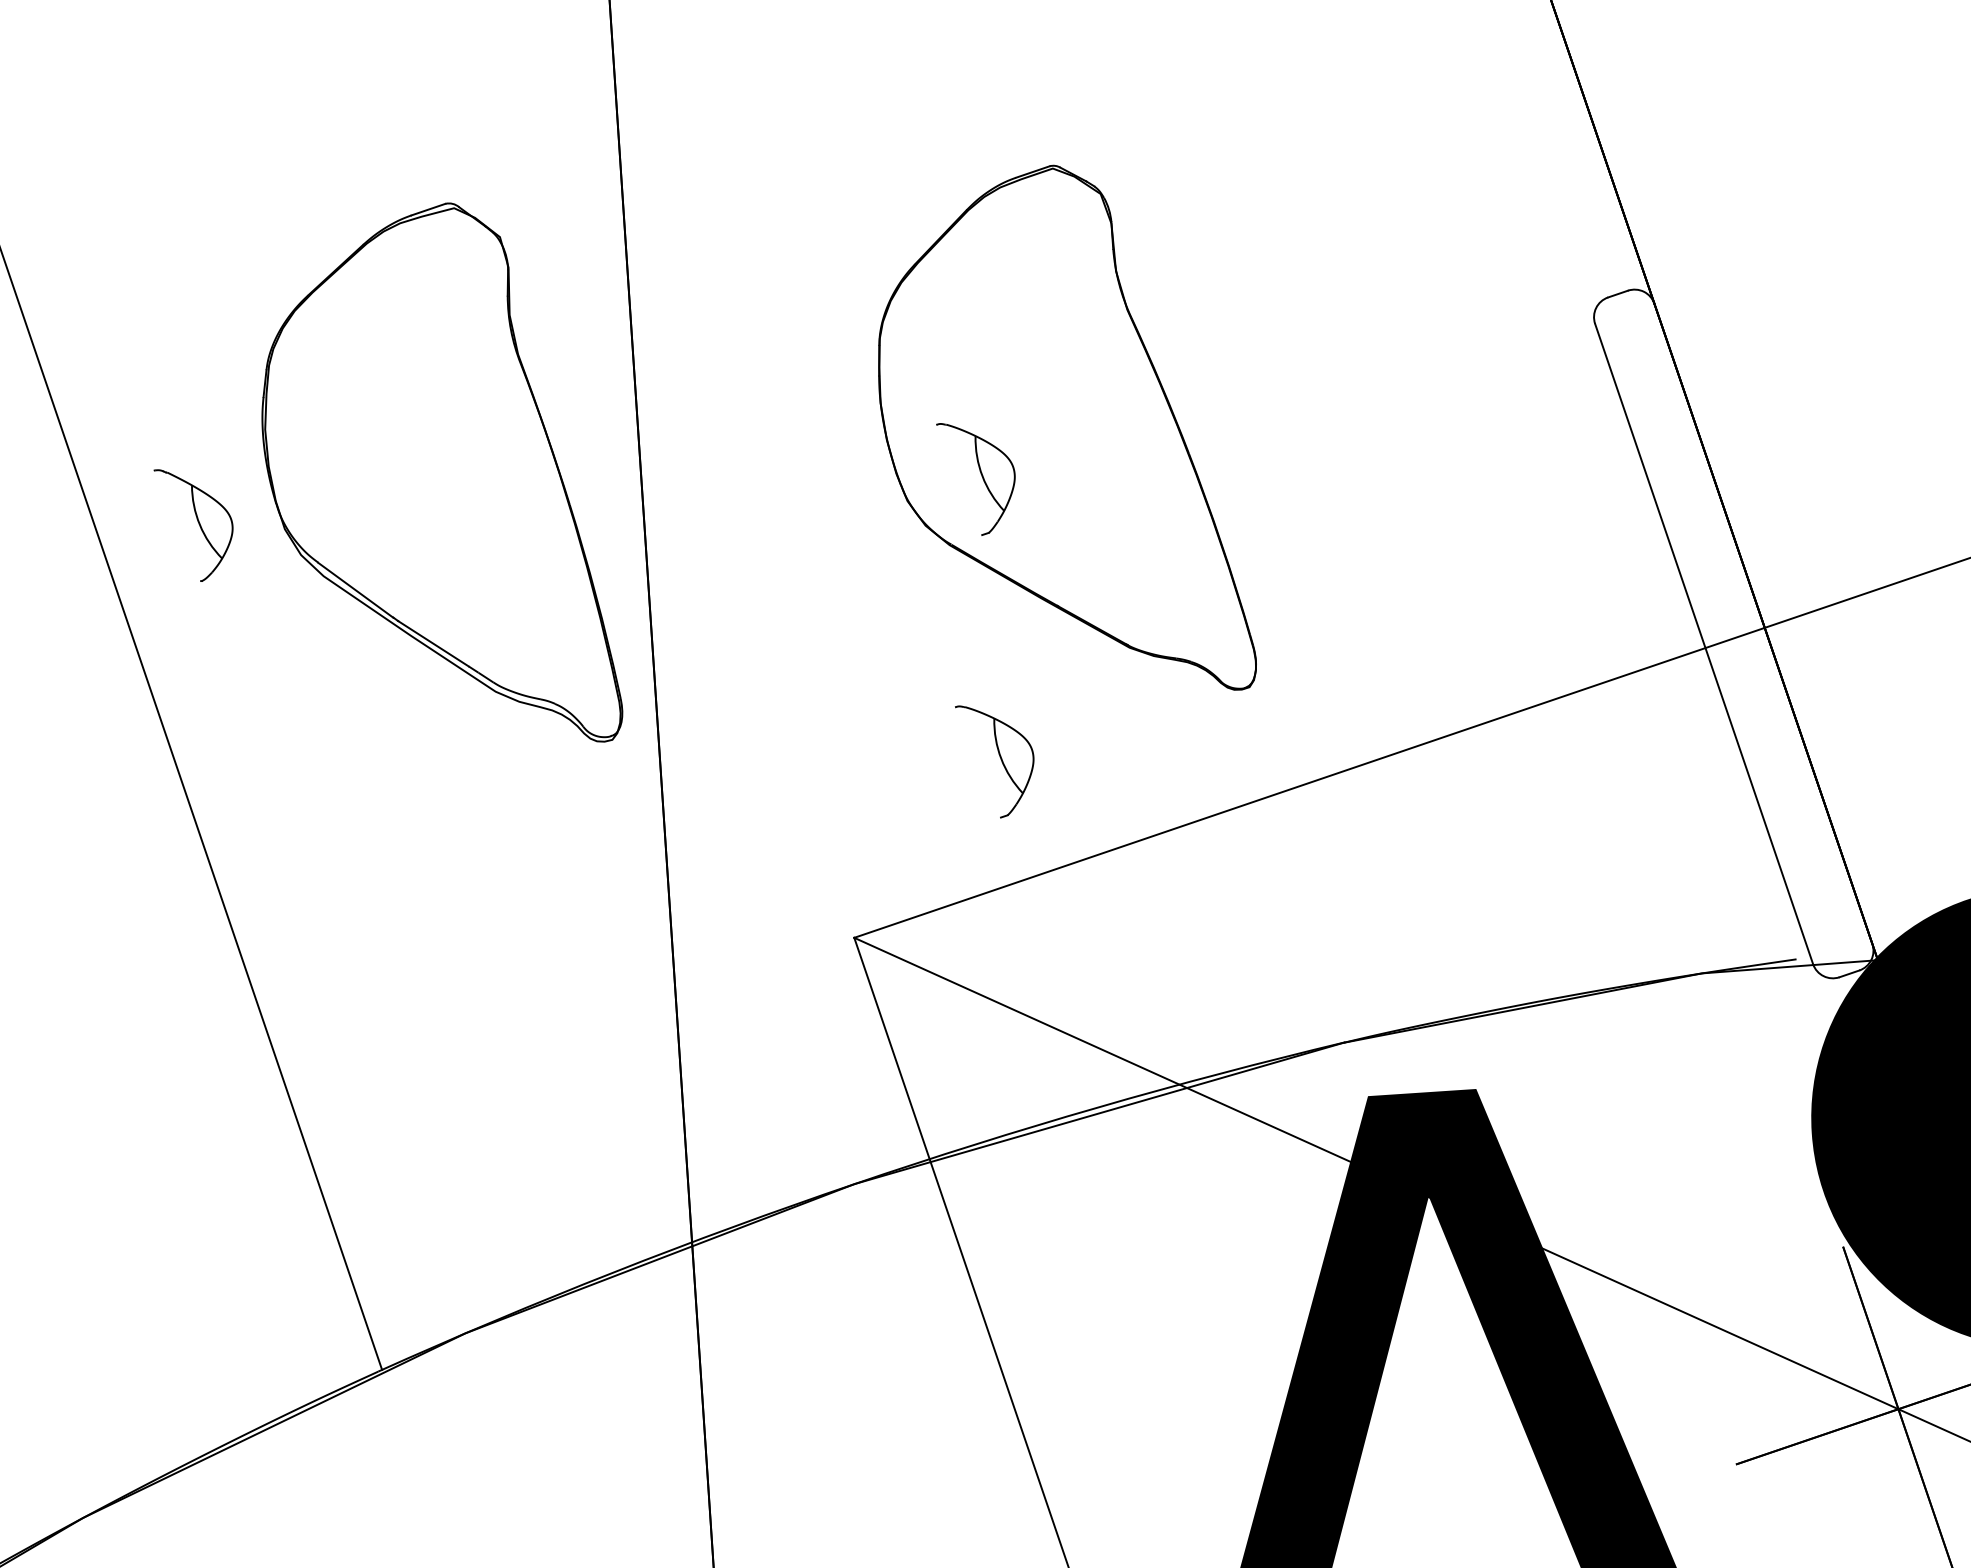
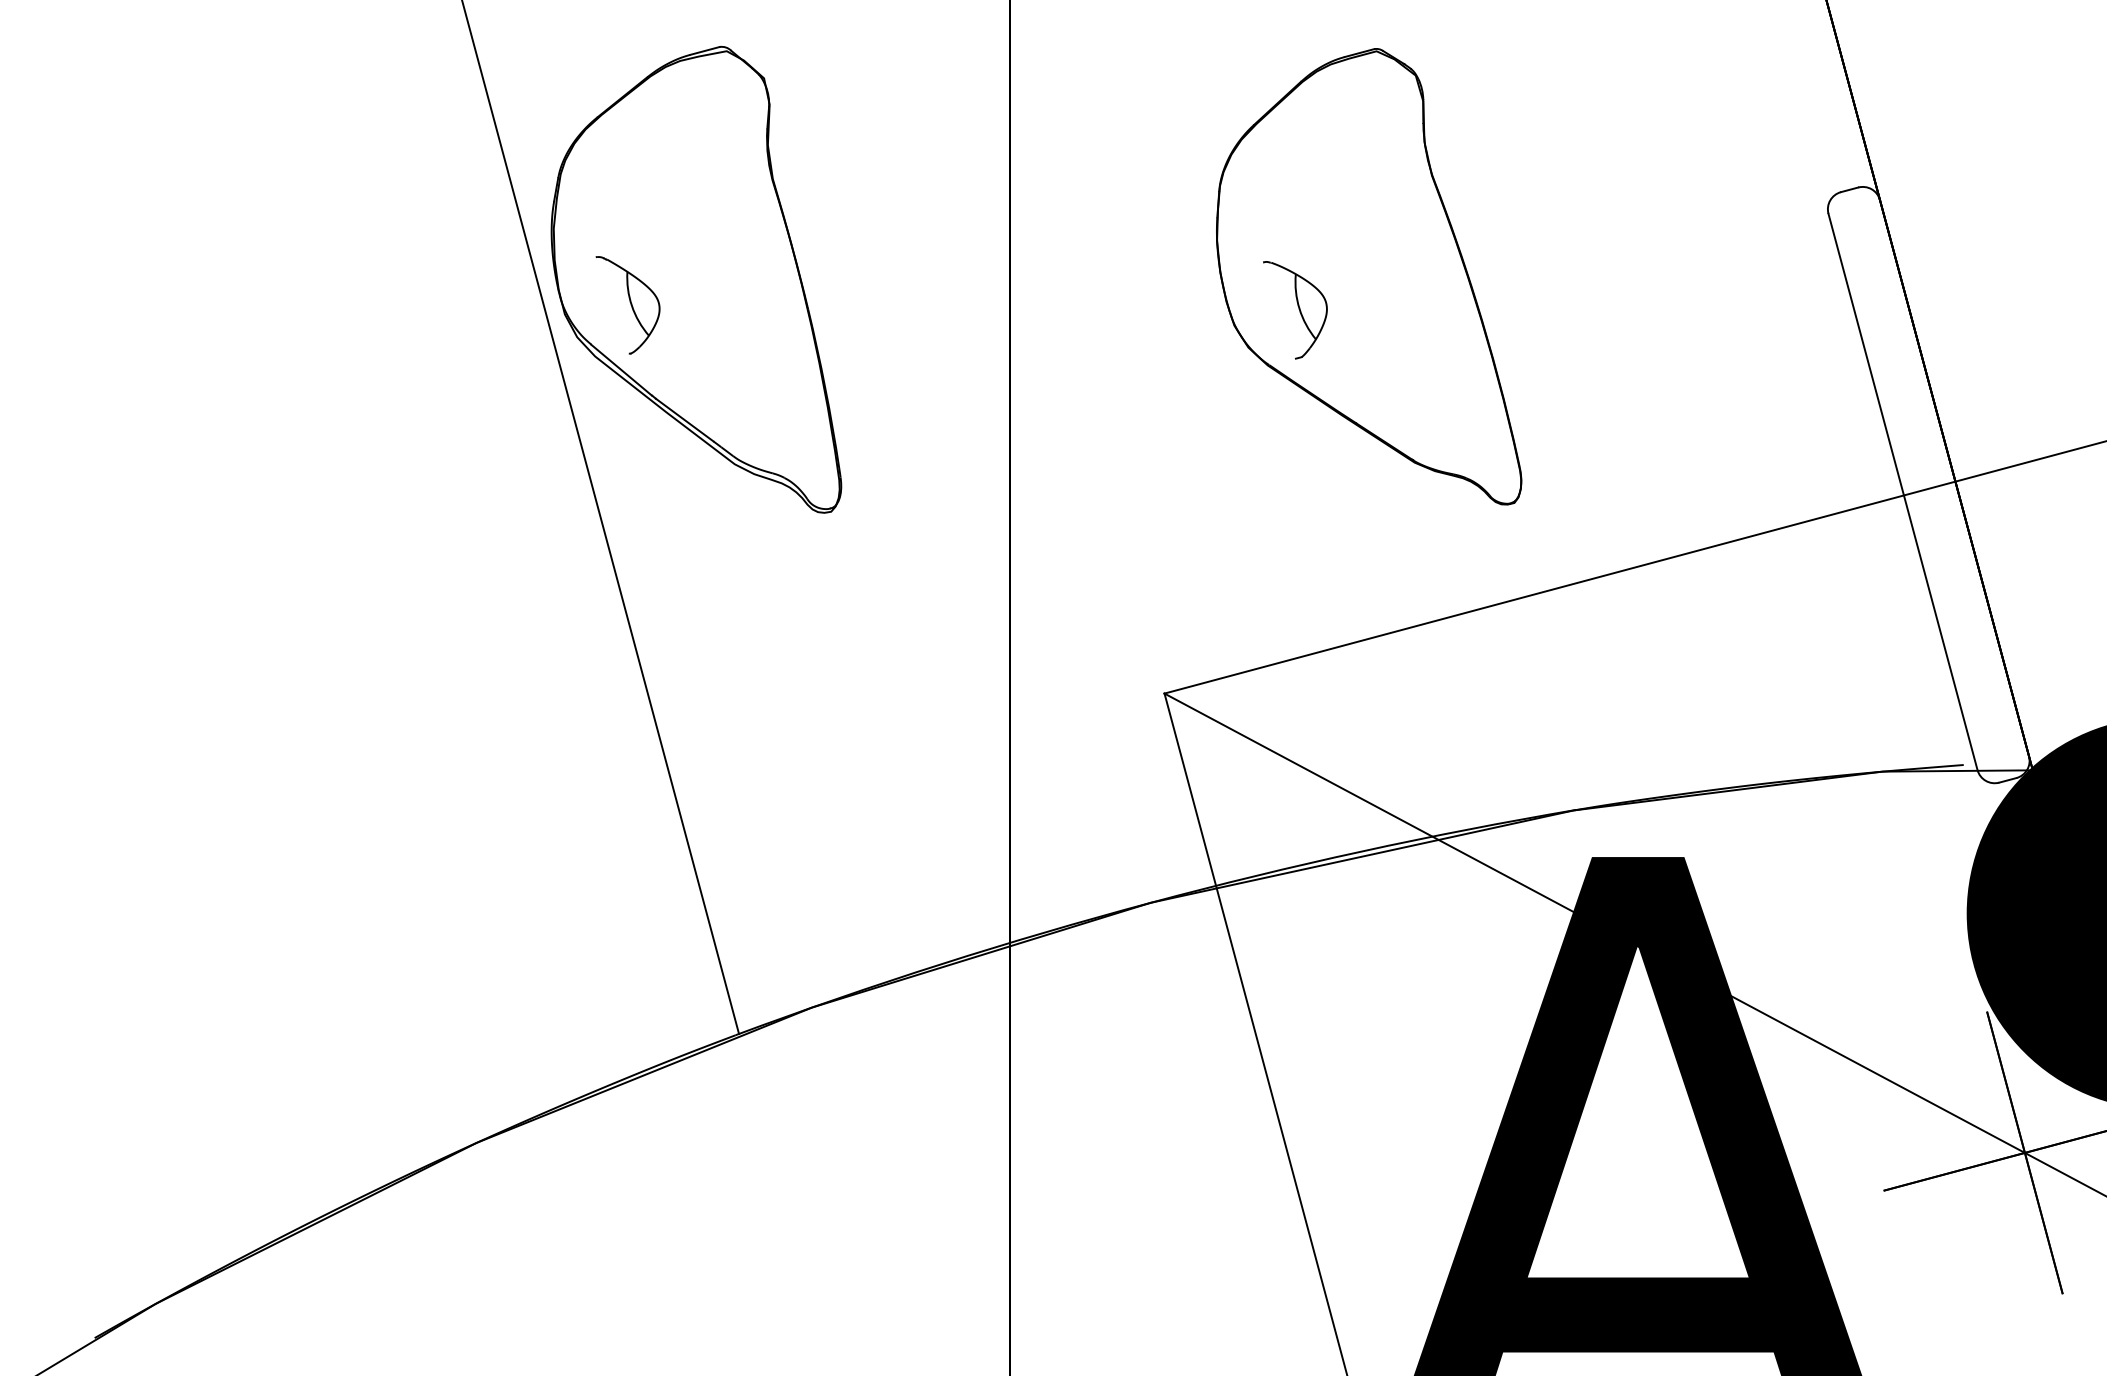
part: (436, 478) -> (696, 279), moved
part: (996, 761) -> (1295, 551), removed

